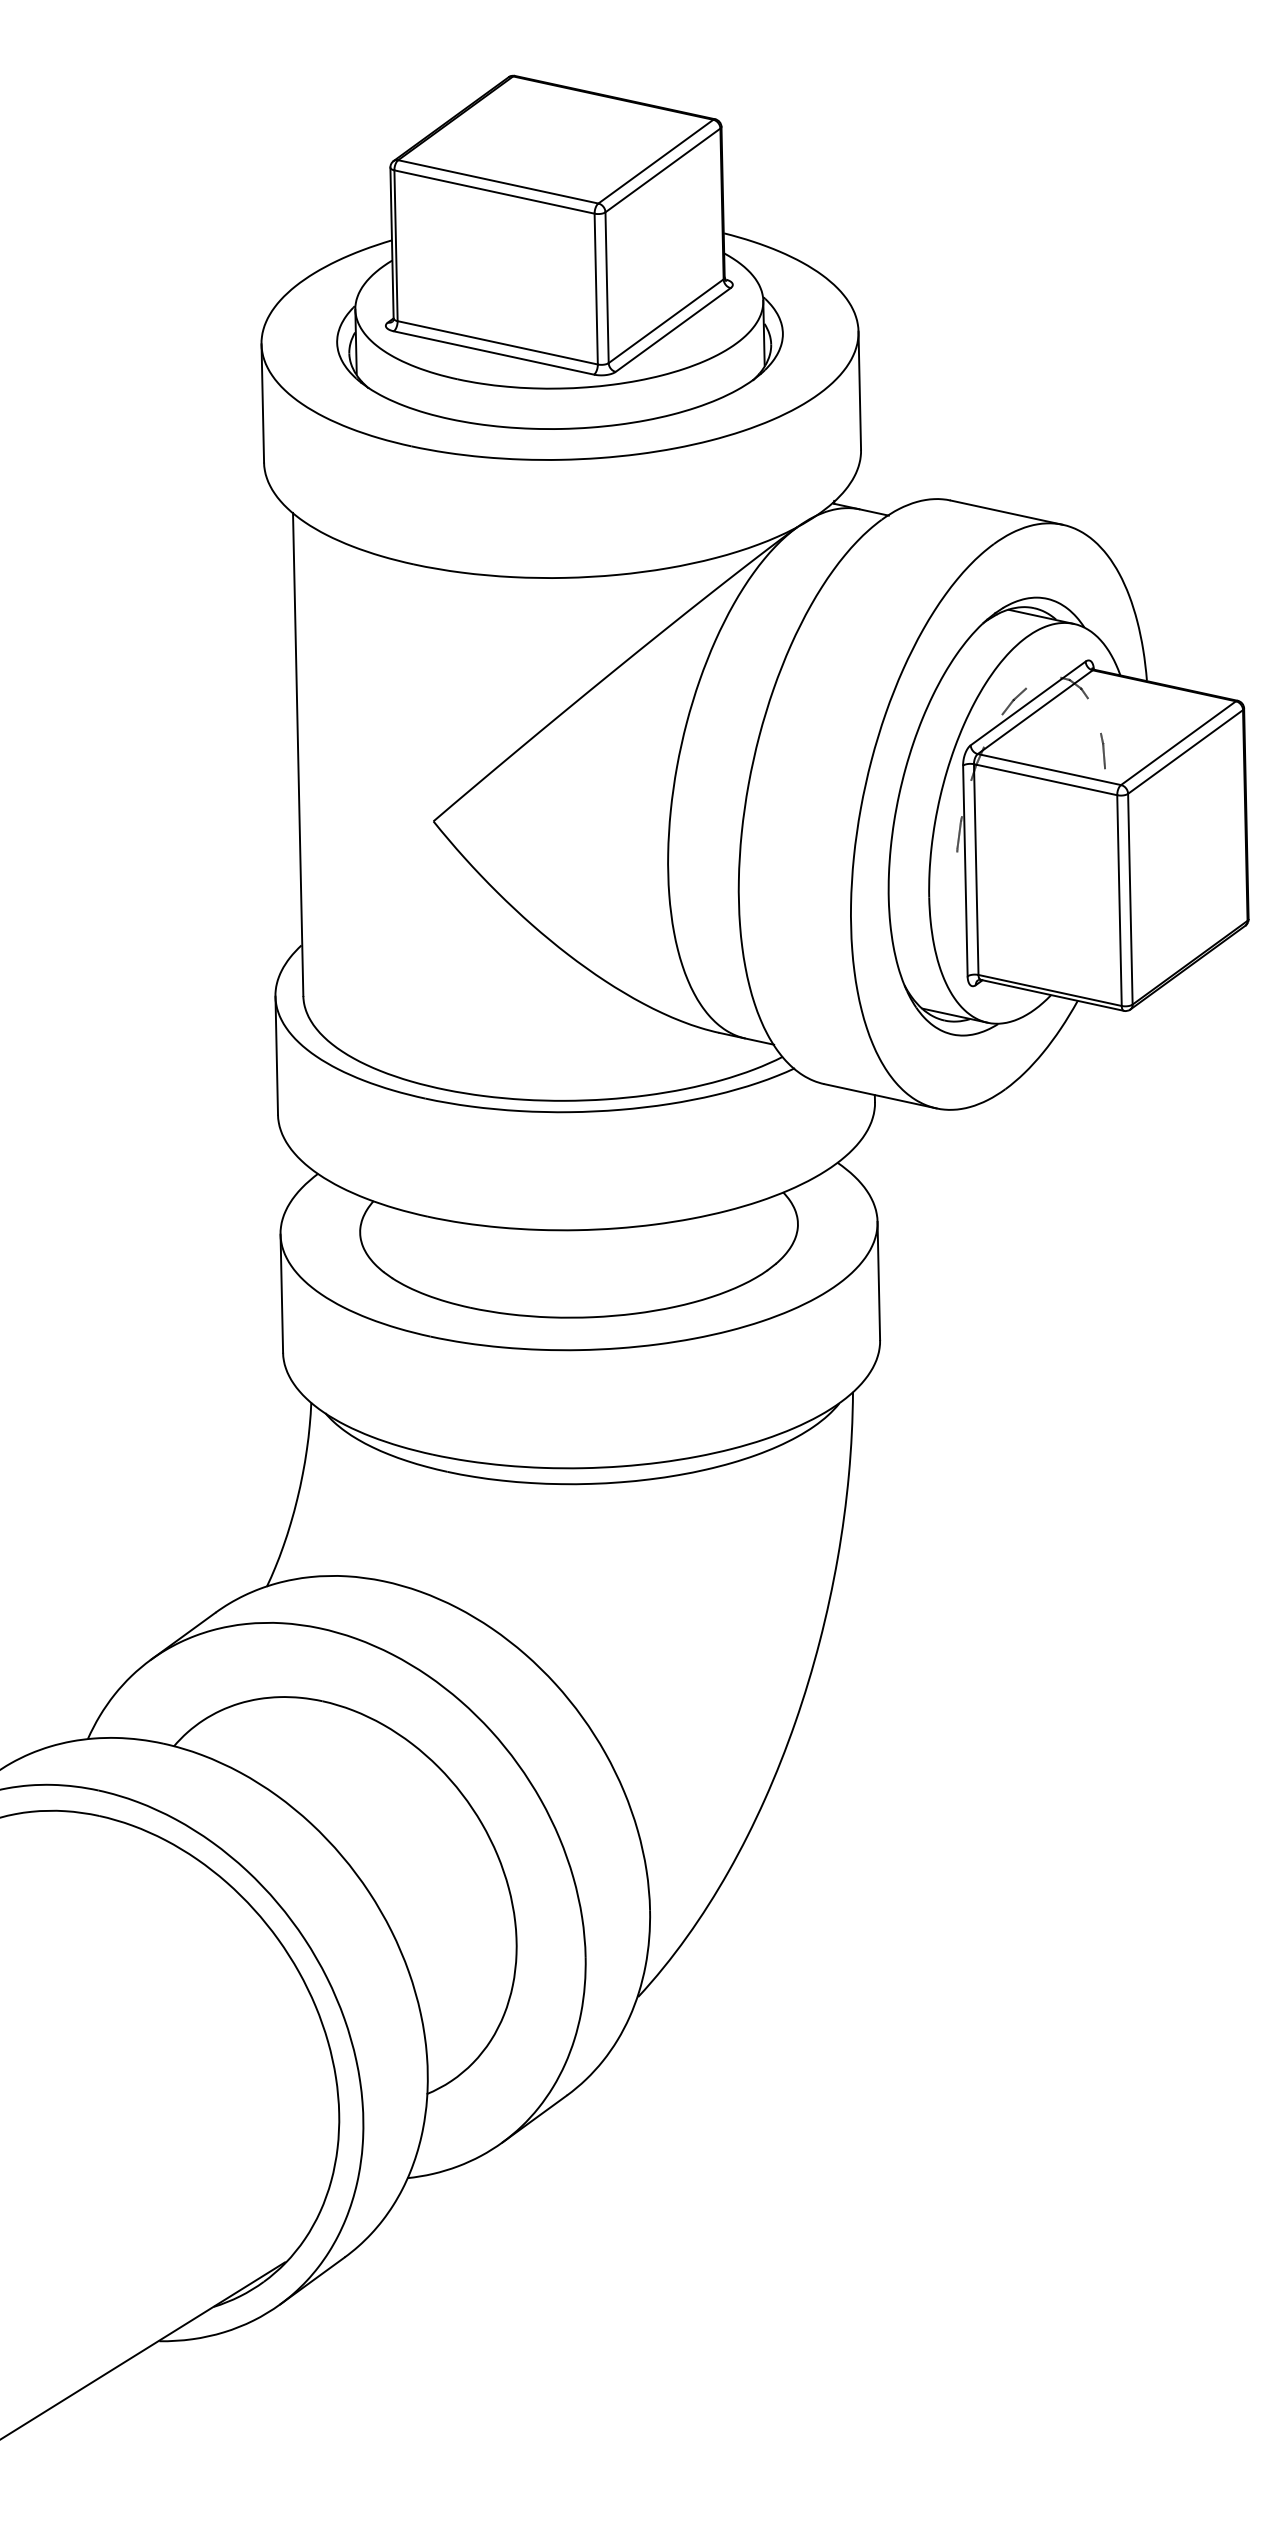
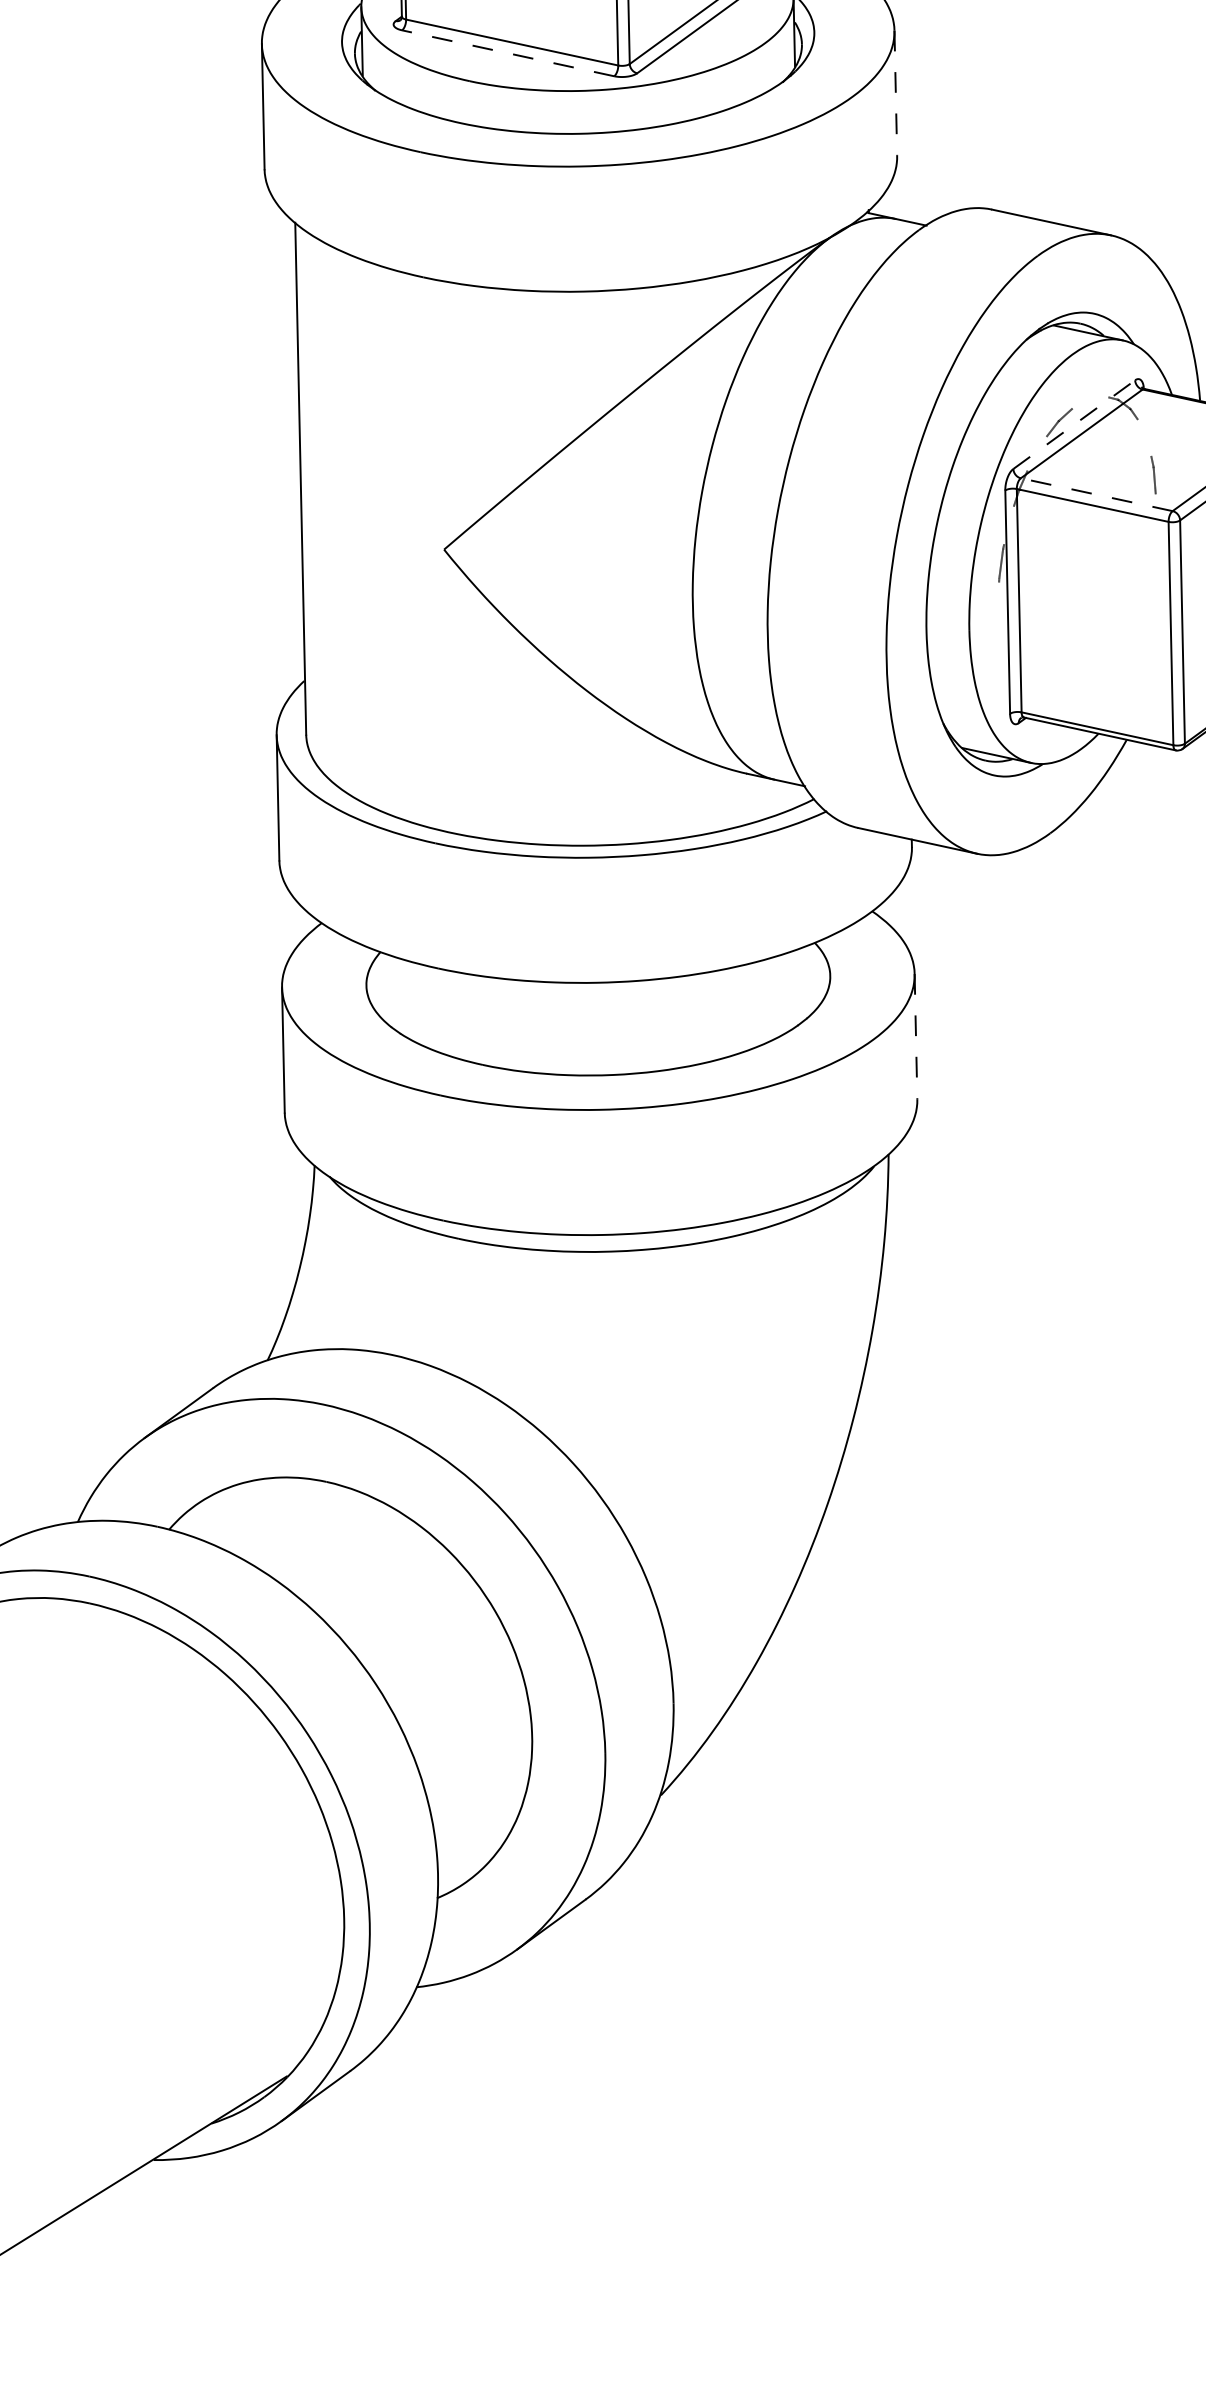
line: (493, 352) -> (507, 52), solid -> dashed
line: (859, 391) -> (895, 94), solid -> dashed
line: (1028, 703) -> (1074, 424), solid -> dashed
line: (1048, 769) -> (1095, 494), solid -> dashed
line: (878, 1281) -> (915, 1037), solid -> dashed

